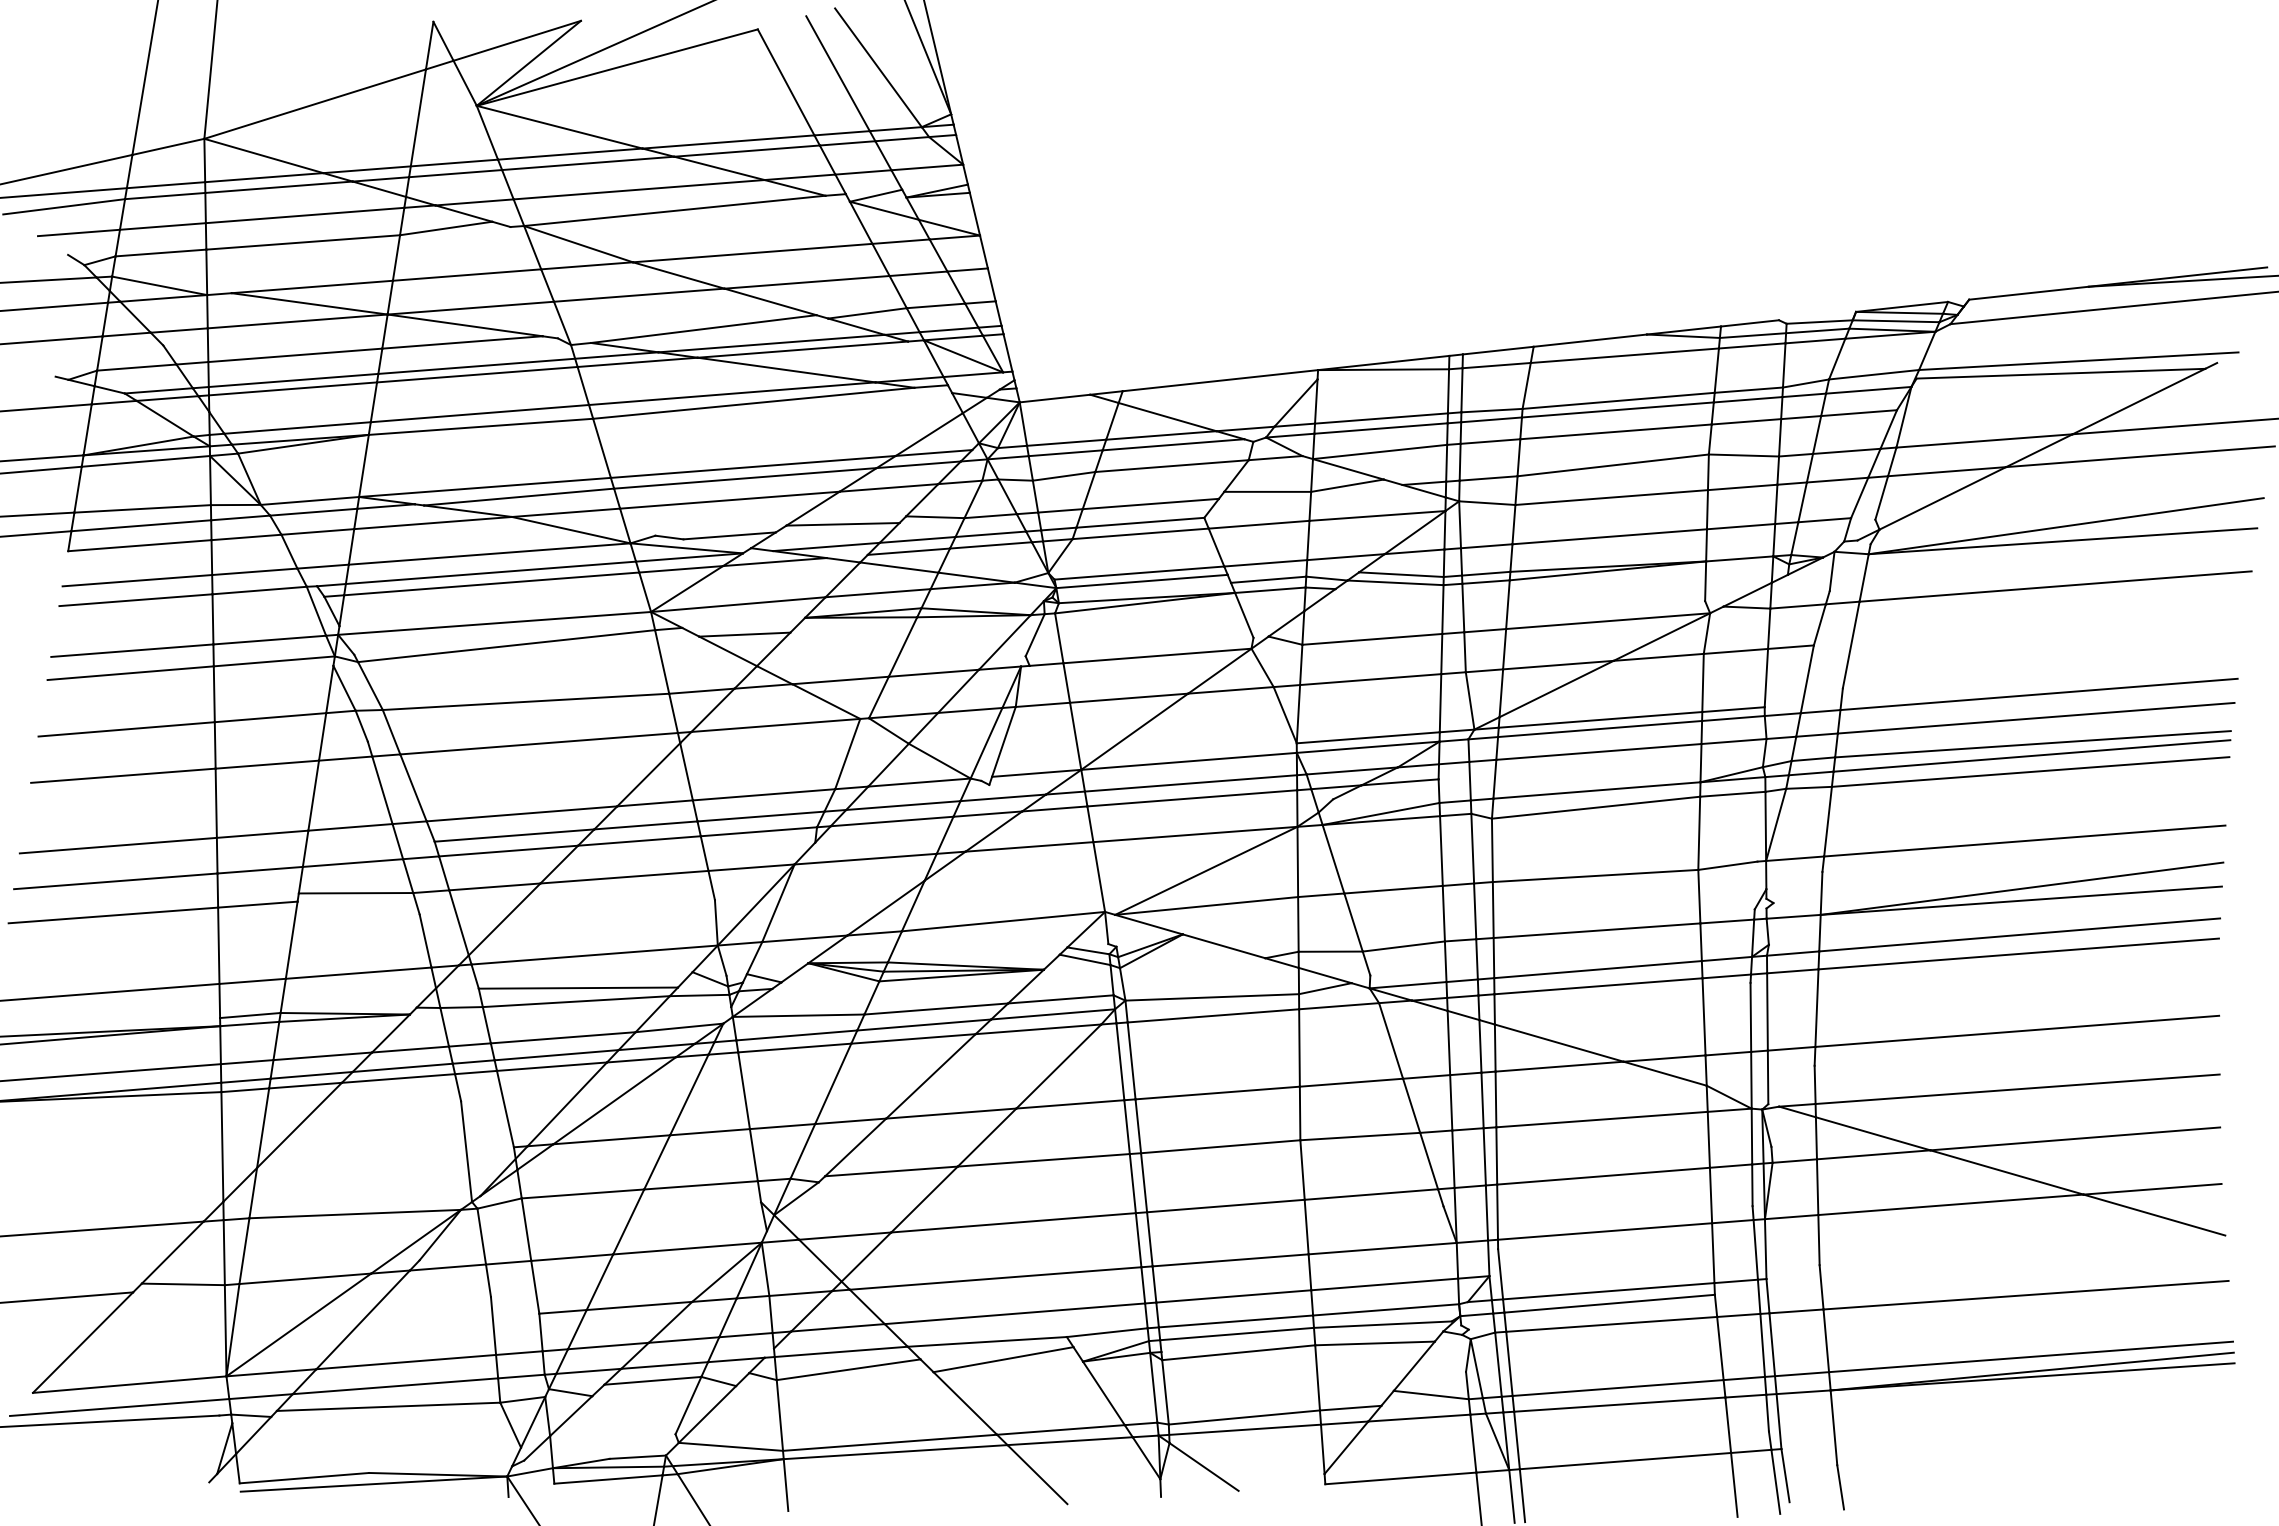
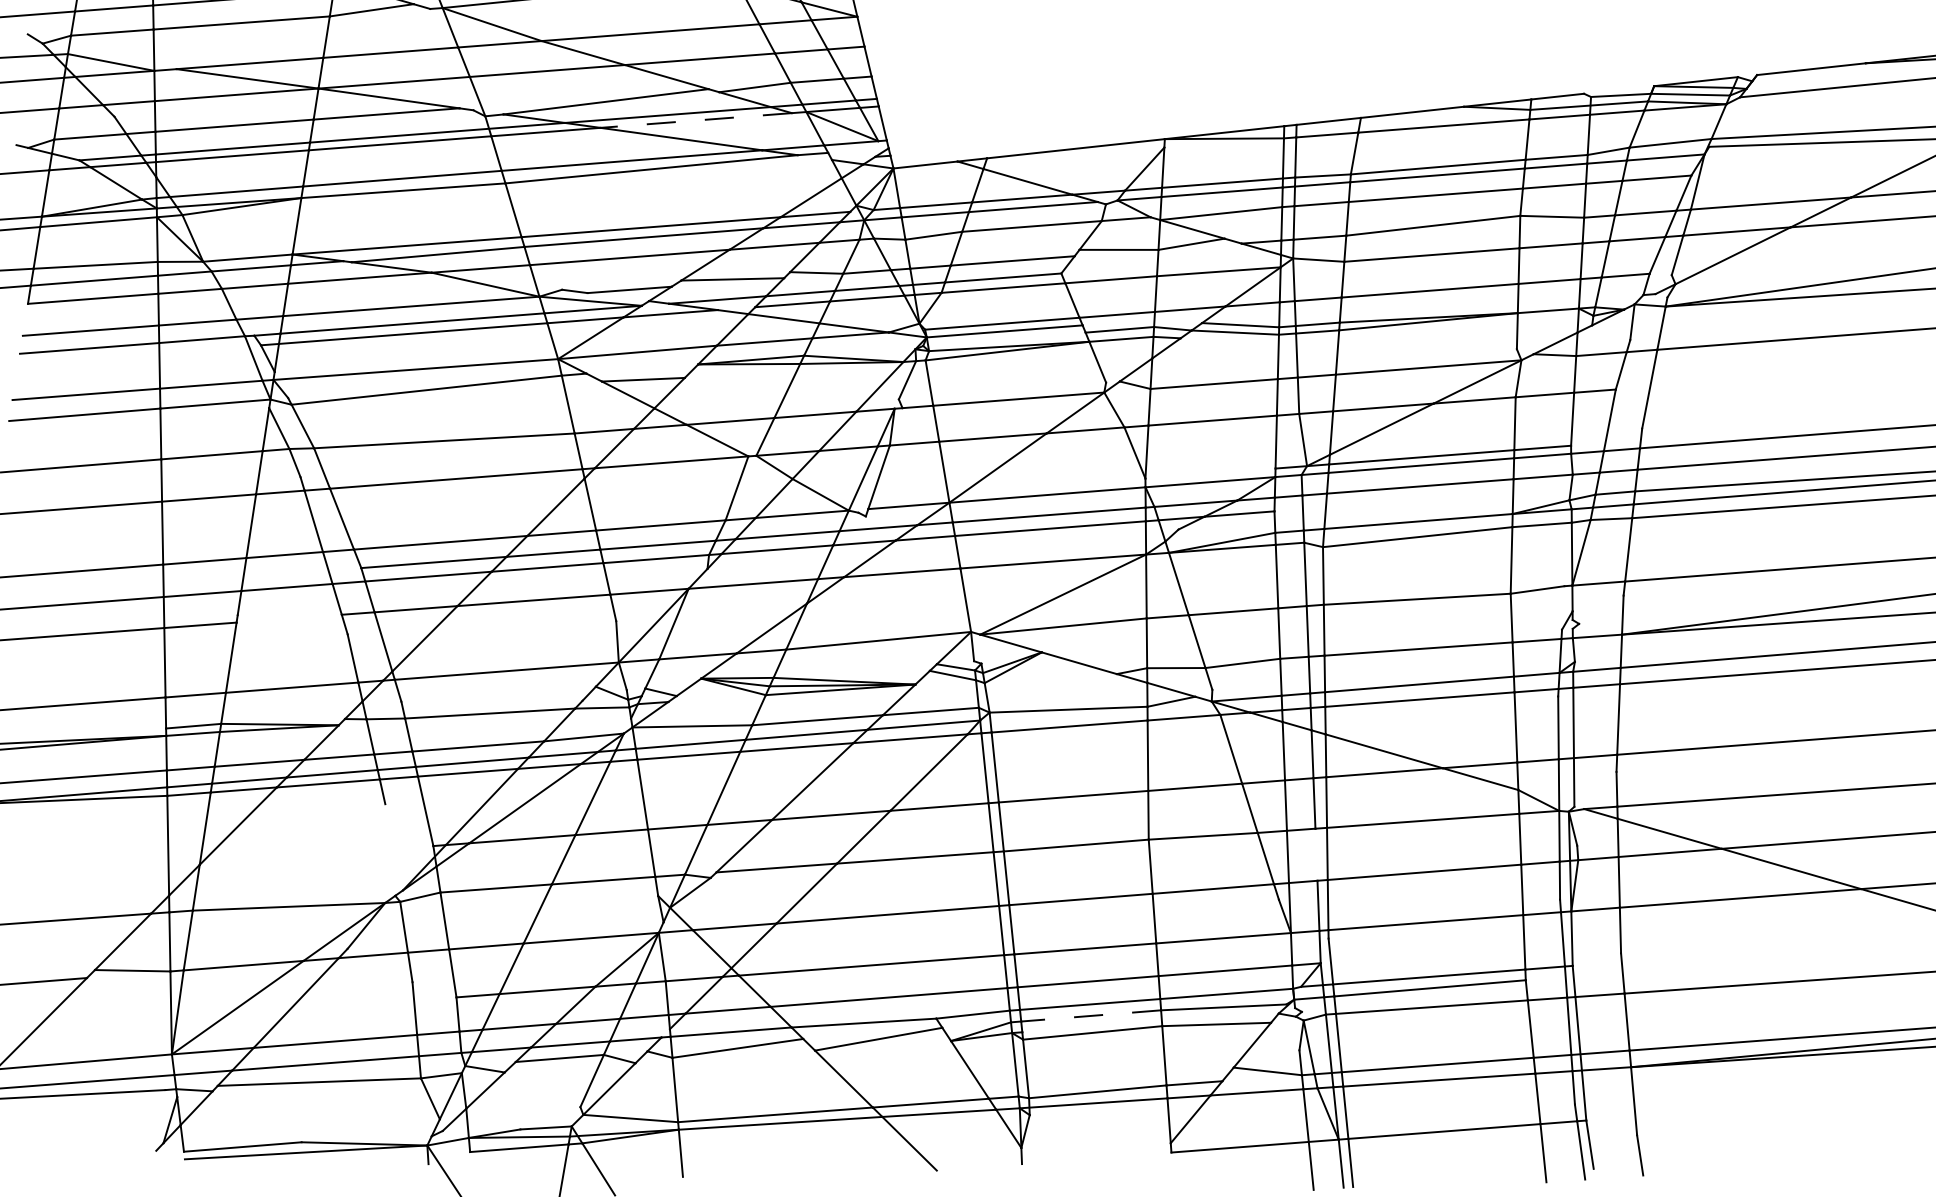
line: (802, 349) -> (695, 120), solid -> dashed
line: (1367, 737) -> (1209, 473), removed
line: (355, 893) -> (289, 615), removed
line: (577, 987) -> (491, 700), removed
line: (466, 1151) -> (390, 849), removed
line: (1484, 1156) -> (1316, 854), removed
line: (1236, 1334) -> (1090, 1016), solid -> dashed
line: (1203, 1466) -> (1060, 1136), removed

